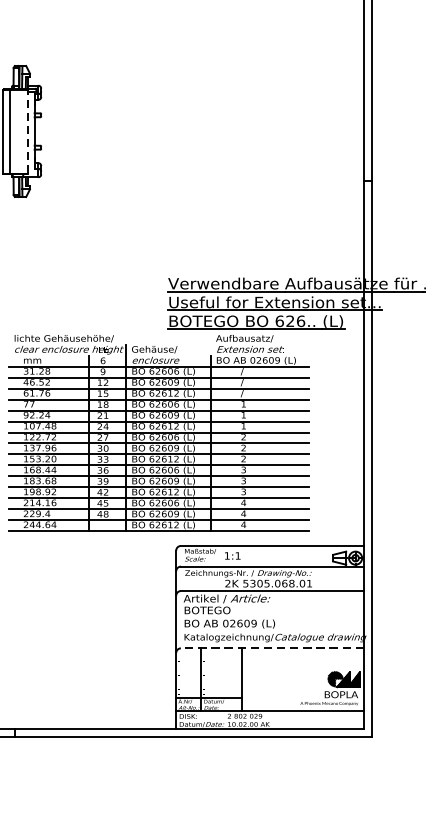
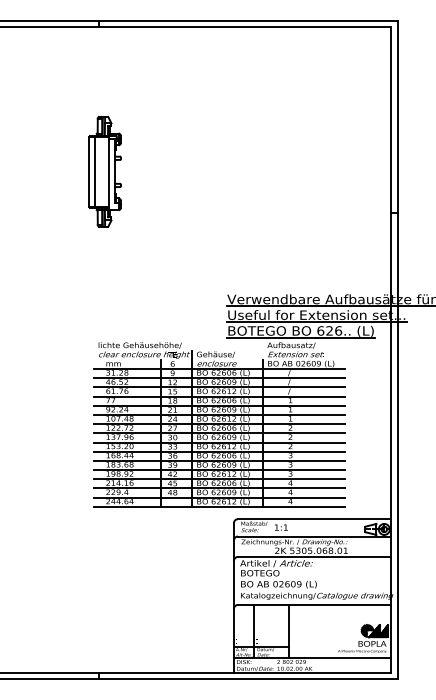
line: (27, 131) -> (109, 171), dashed -> solid
line: (272, 648) -> (314, 605), dashed -> solid

